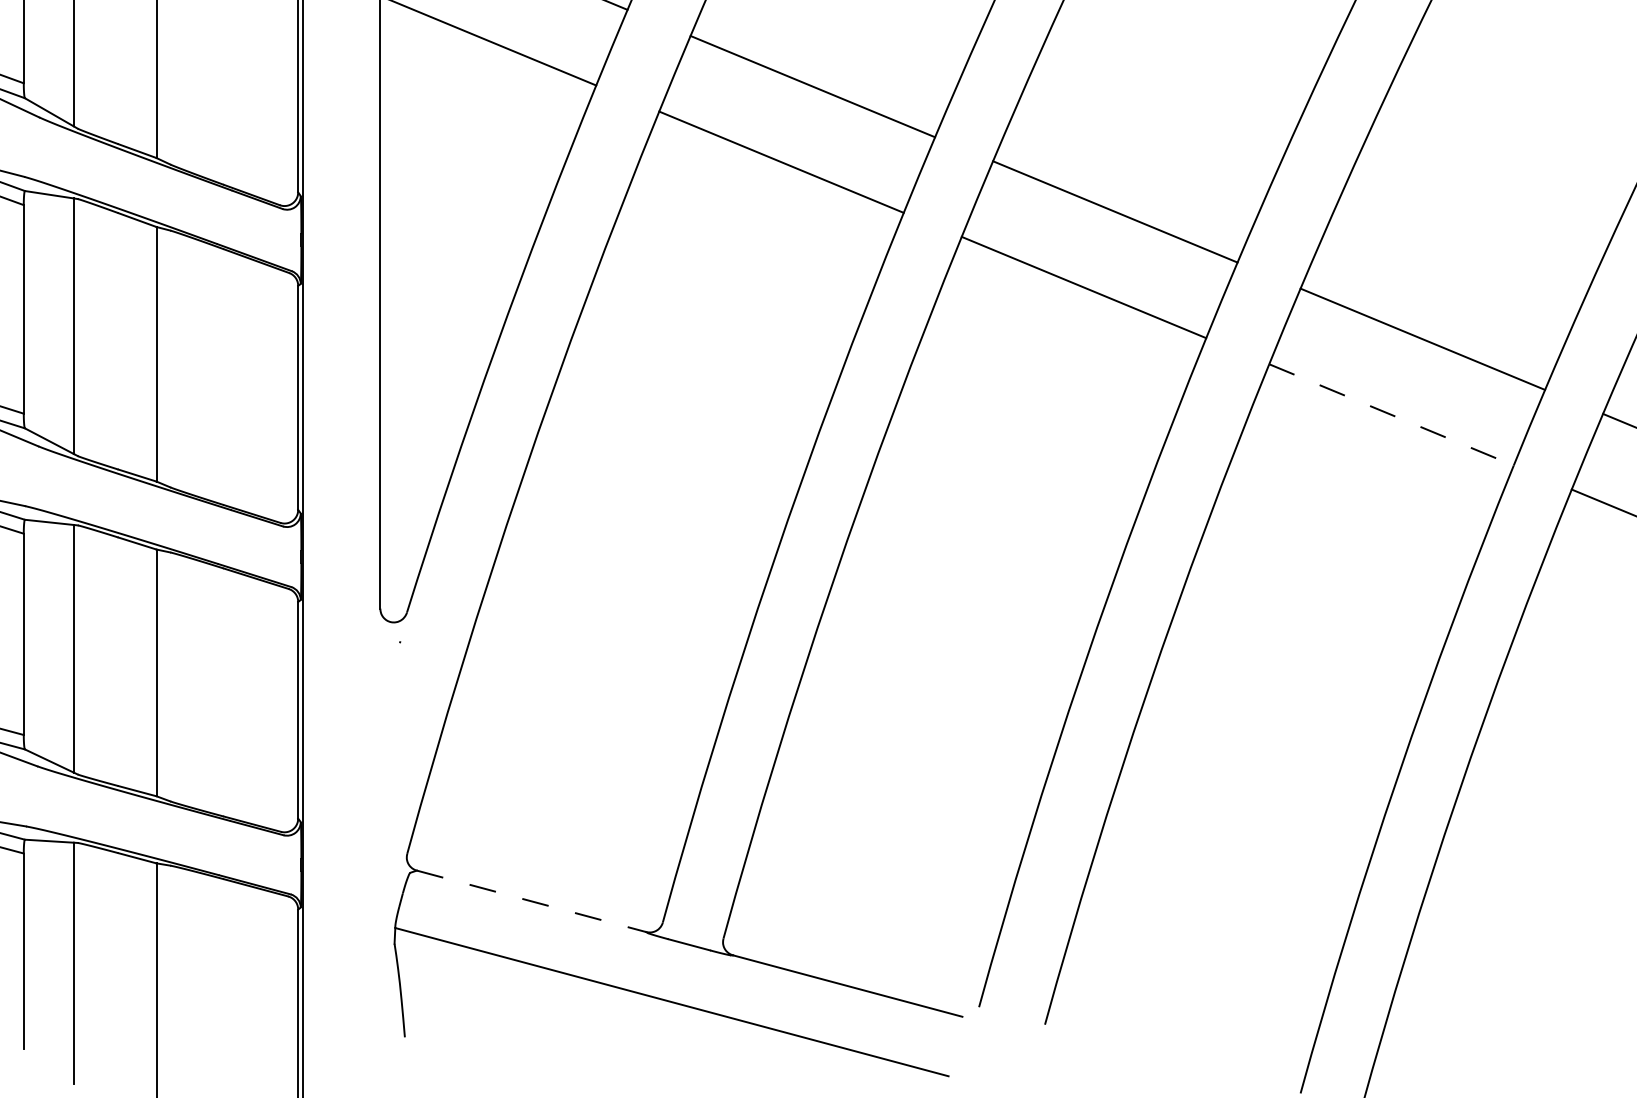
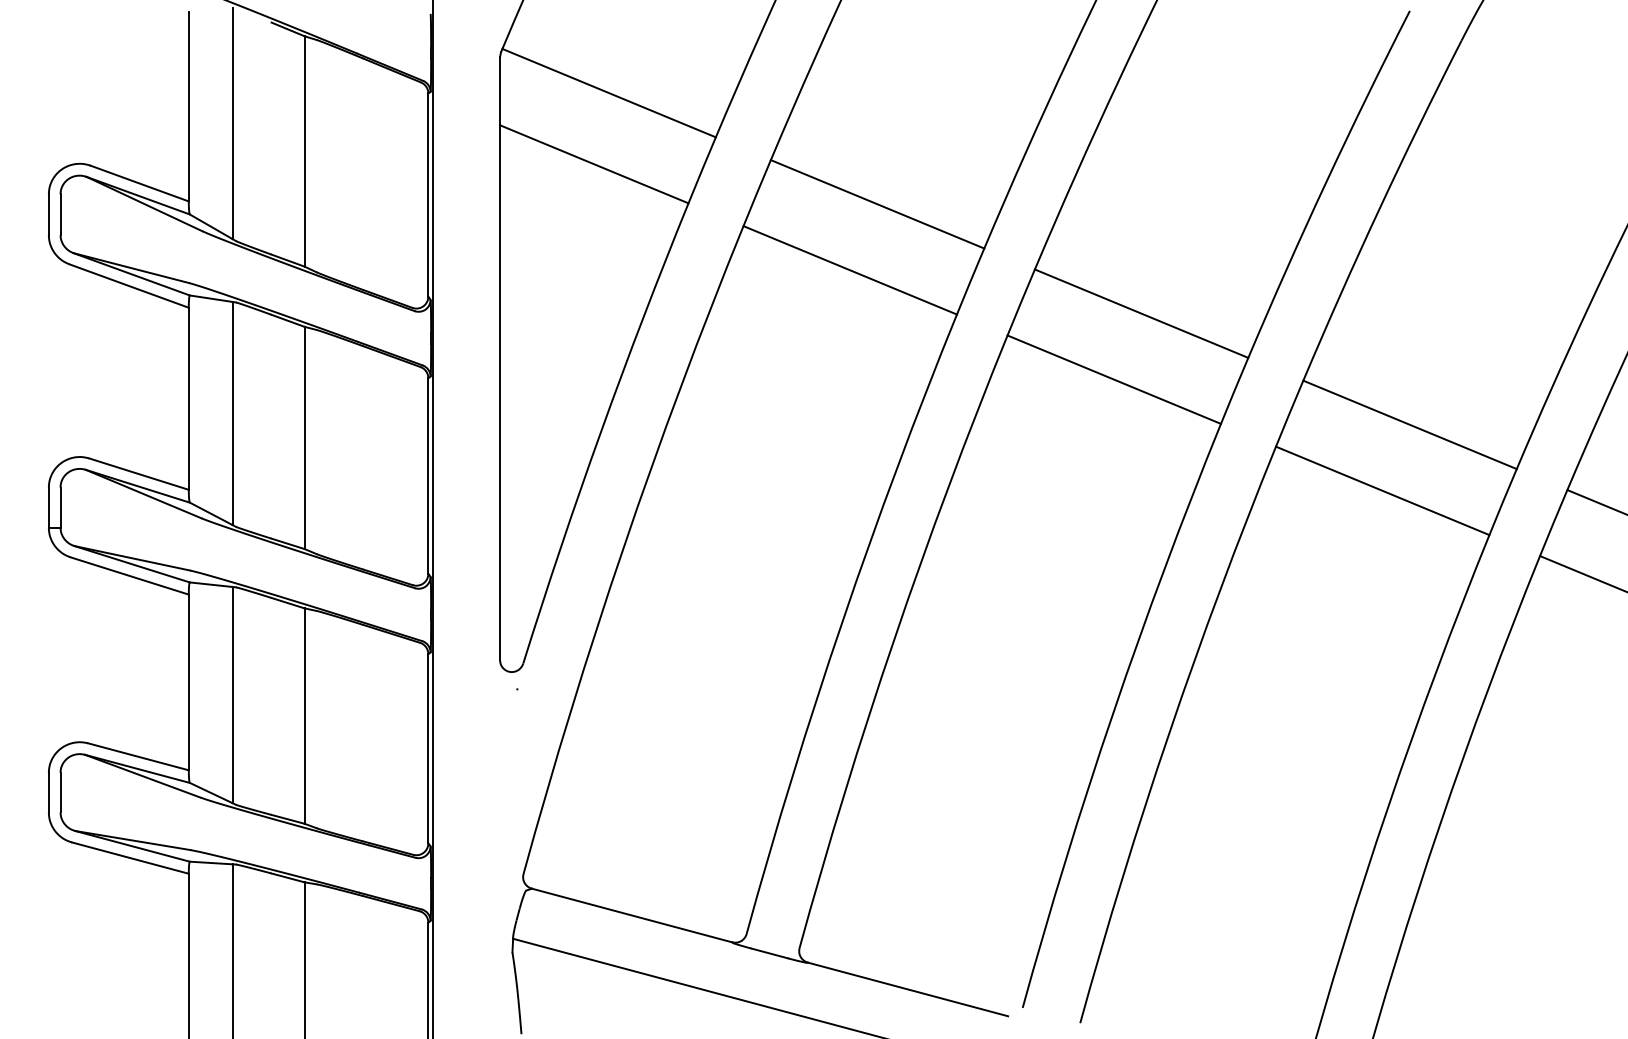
line: (1391, 414) -> (1382, 490), dashed -> solid
line: (532, 901) -> (632, 915), dashed -> solid

